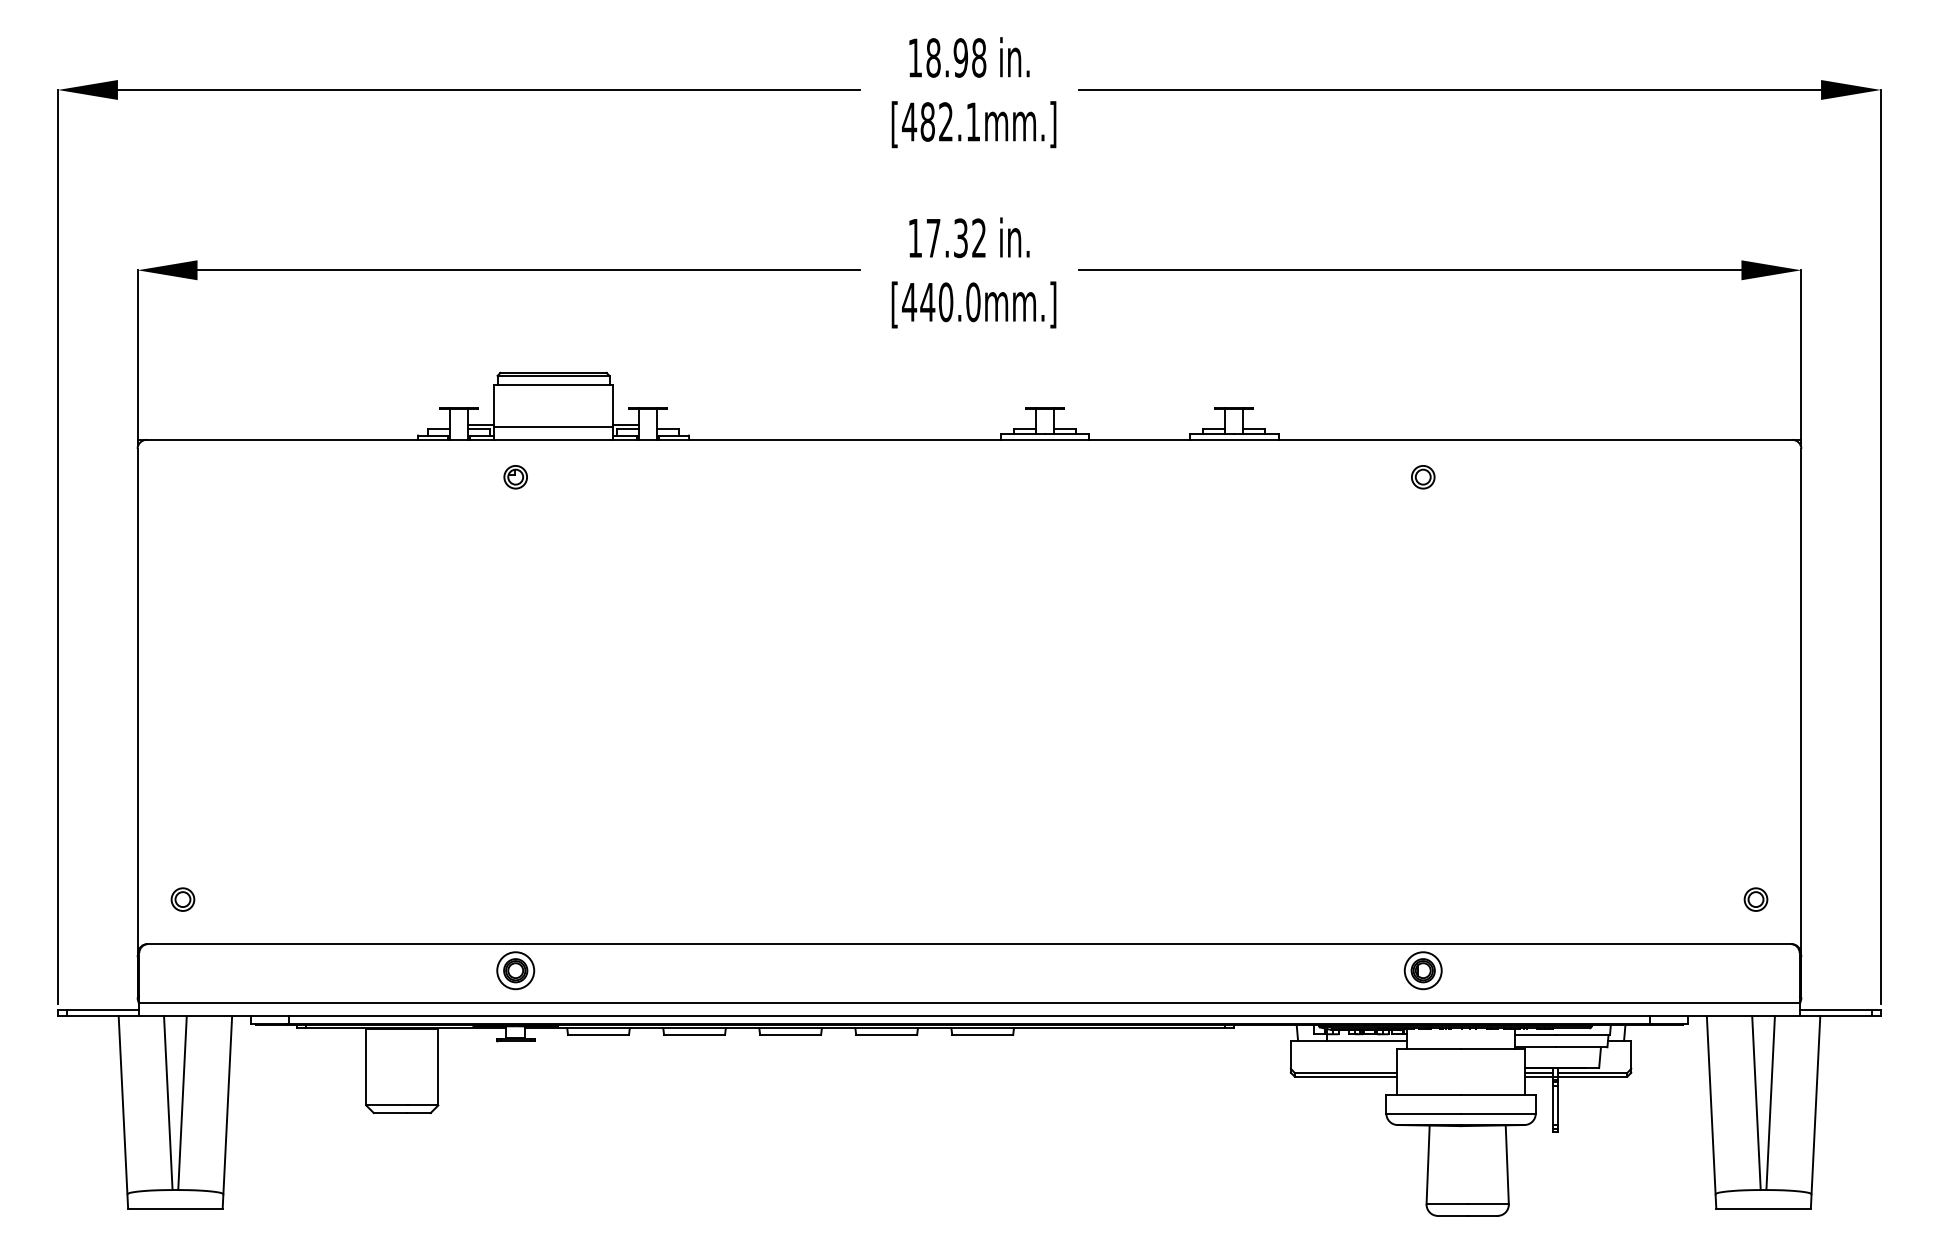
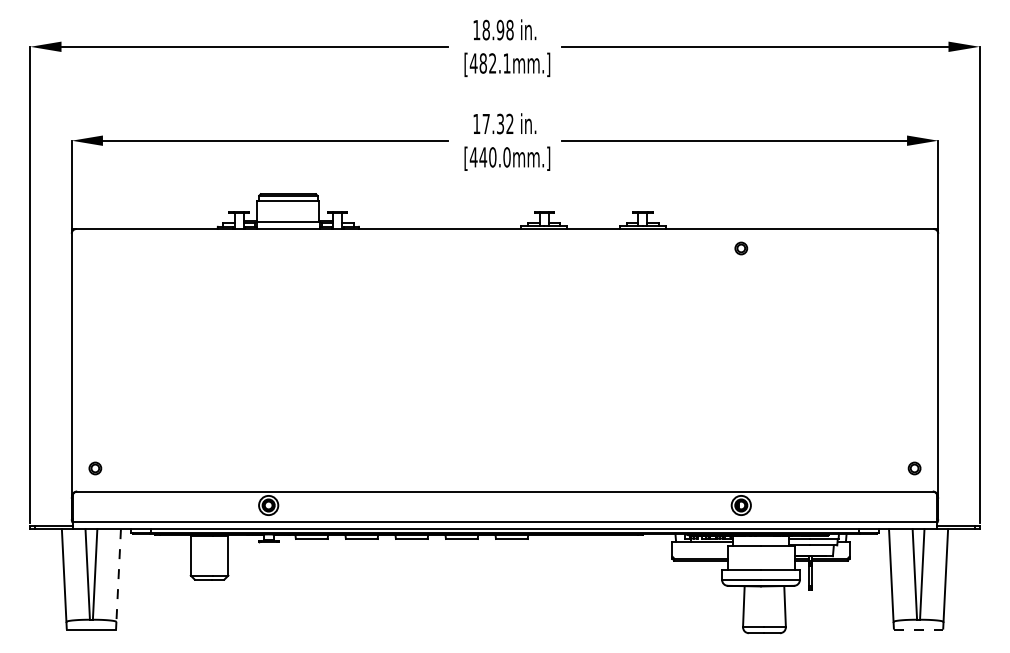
part: (515, 477) -> (268, 248), removed
line: (227, 1107) -> (118, 576), solid -> dashed
line: (1763, 1208) -> (918, 629), solid -> dashed

